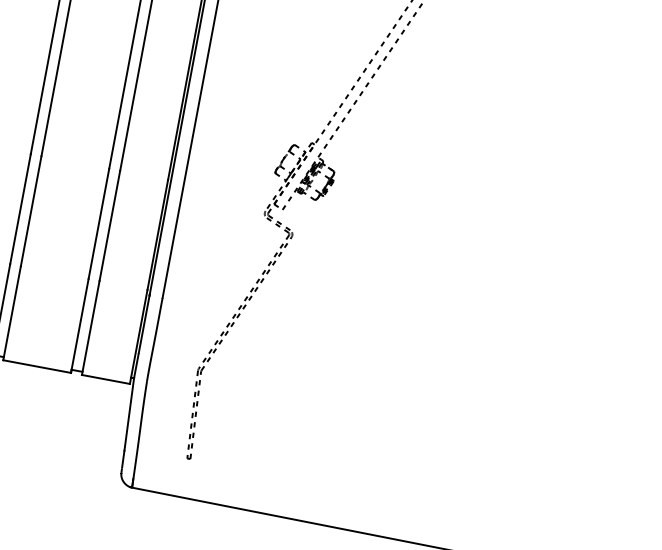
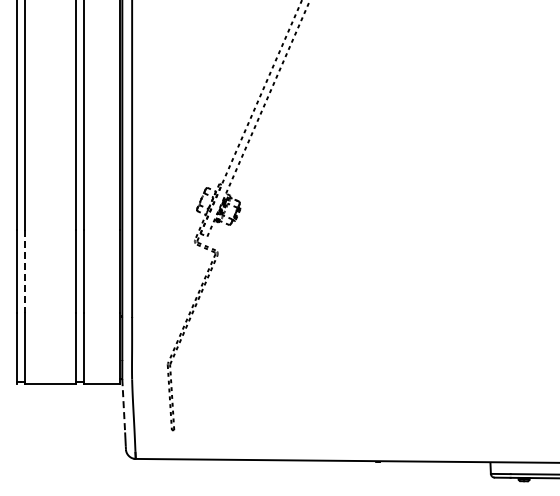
line: (30, 212) -> (24, 272), solid -> dashed
line: (128, 414) -> (123, 406), solid -> dashed

